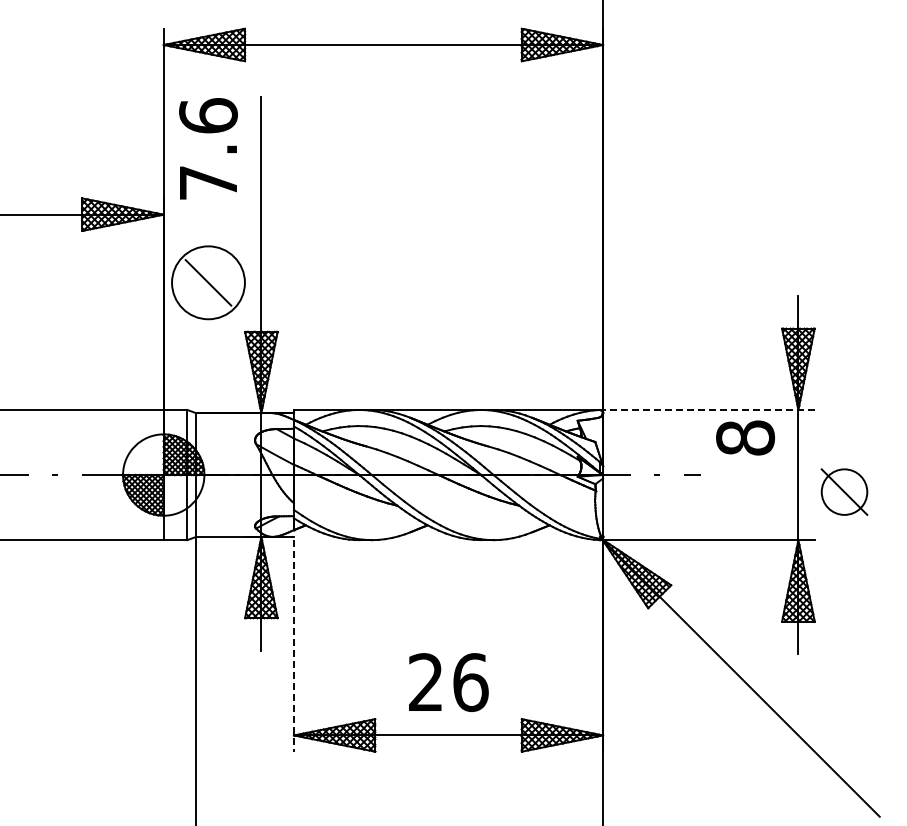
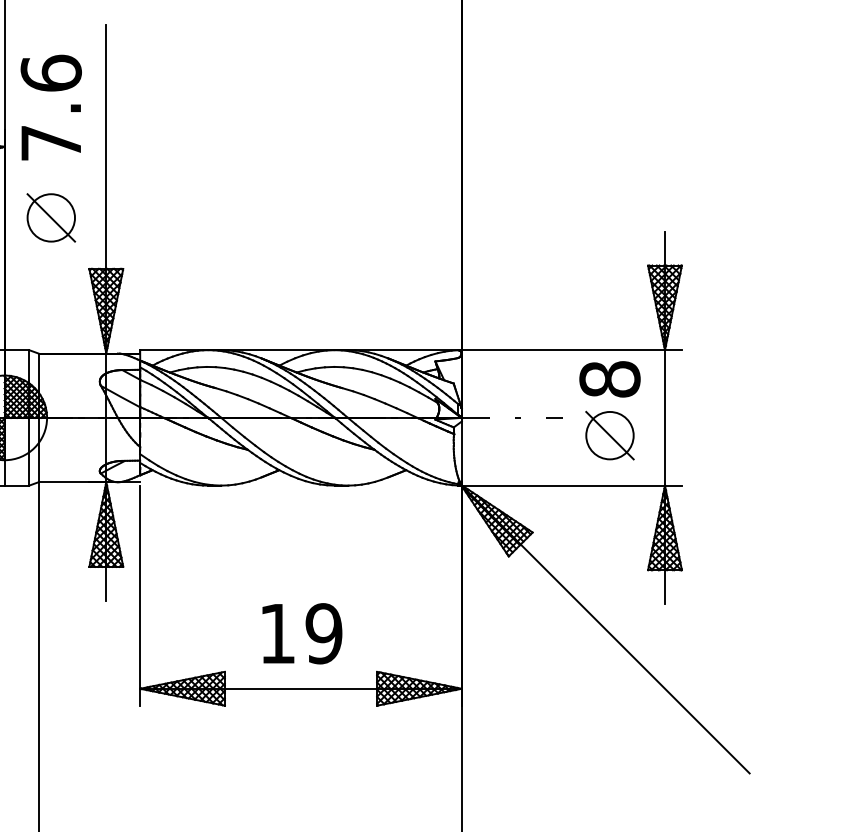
text: (208, 148) -> (51, 107), moved
circle: (208, 282) -> (51, 217), size x0.62
line: (706, 409) -> (569, 349), dashed -> solid
part: (844, 491) -> (609, 435), moved
line: (293, 645) -> (139, 595), dashed -> solid
text: (448, 682) -> (300, 633), 26 -> 19

